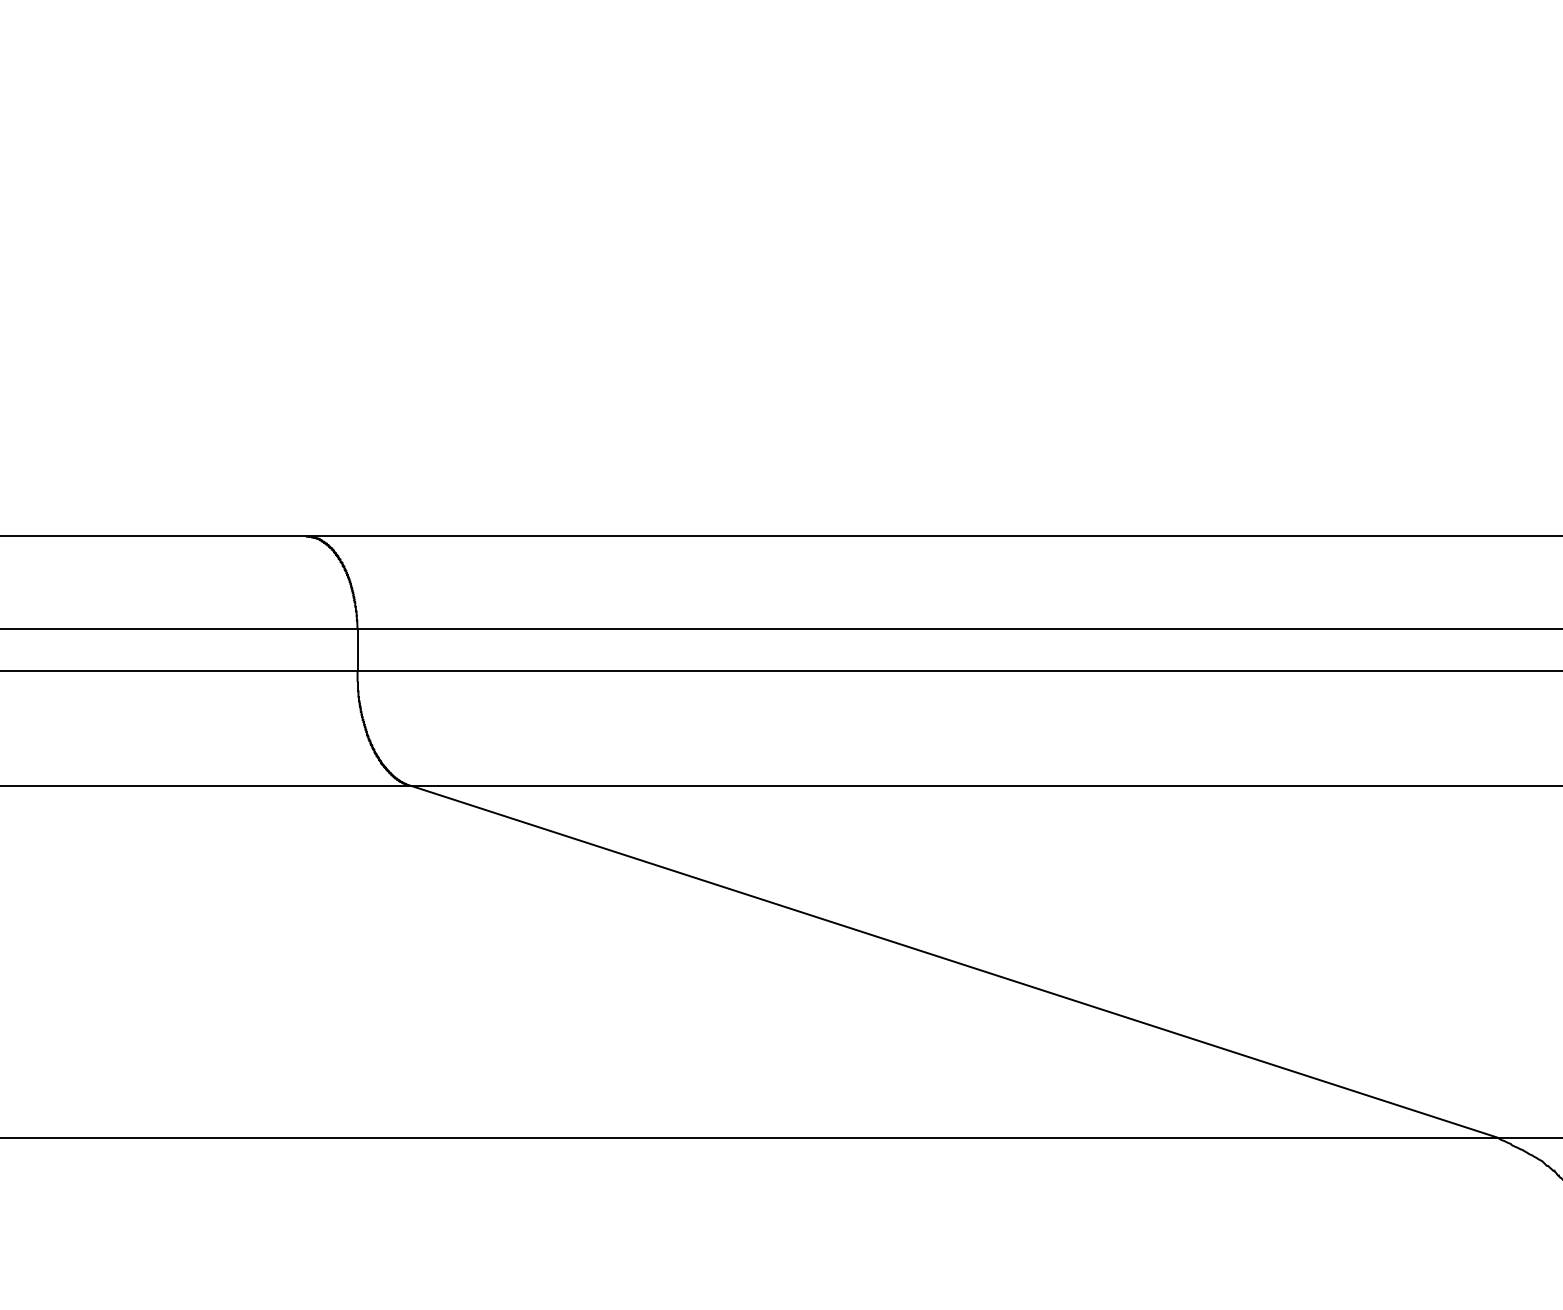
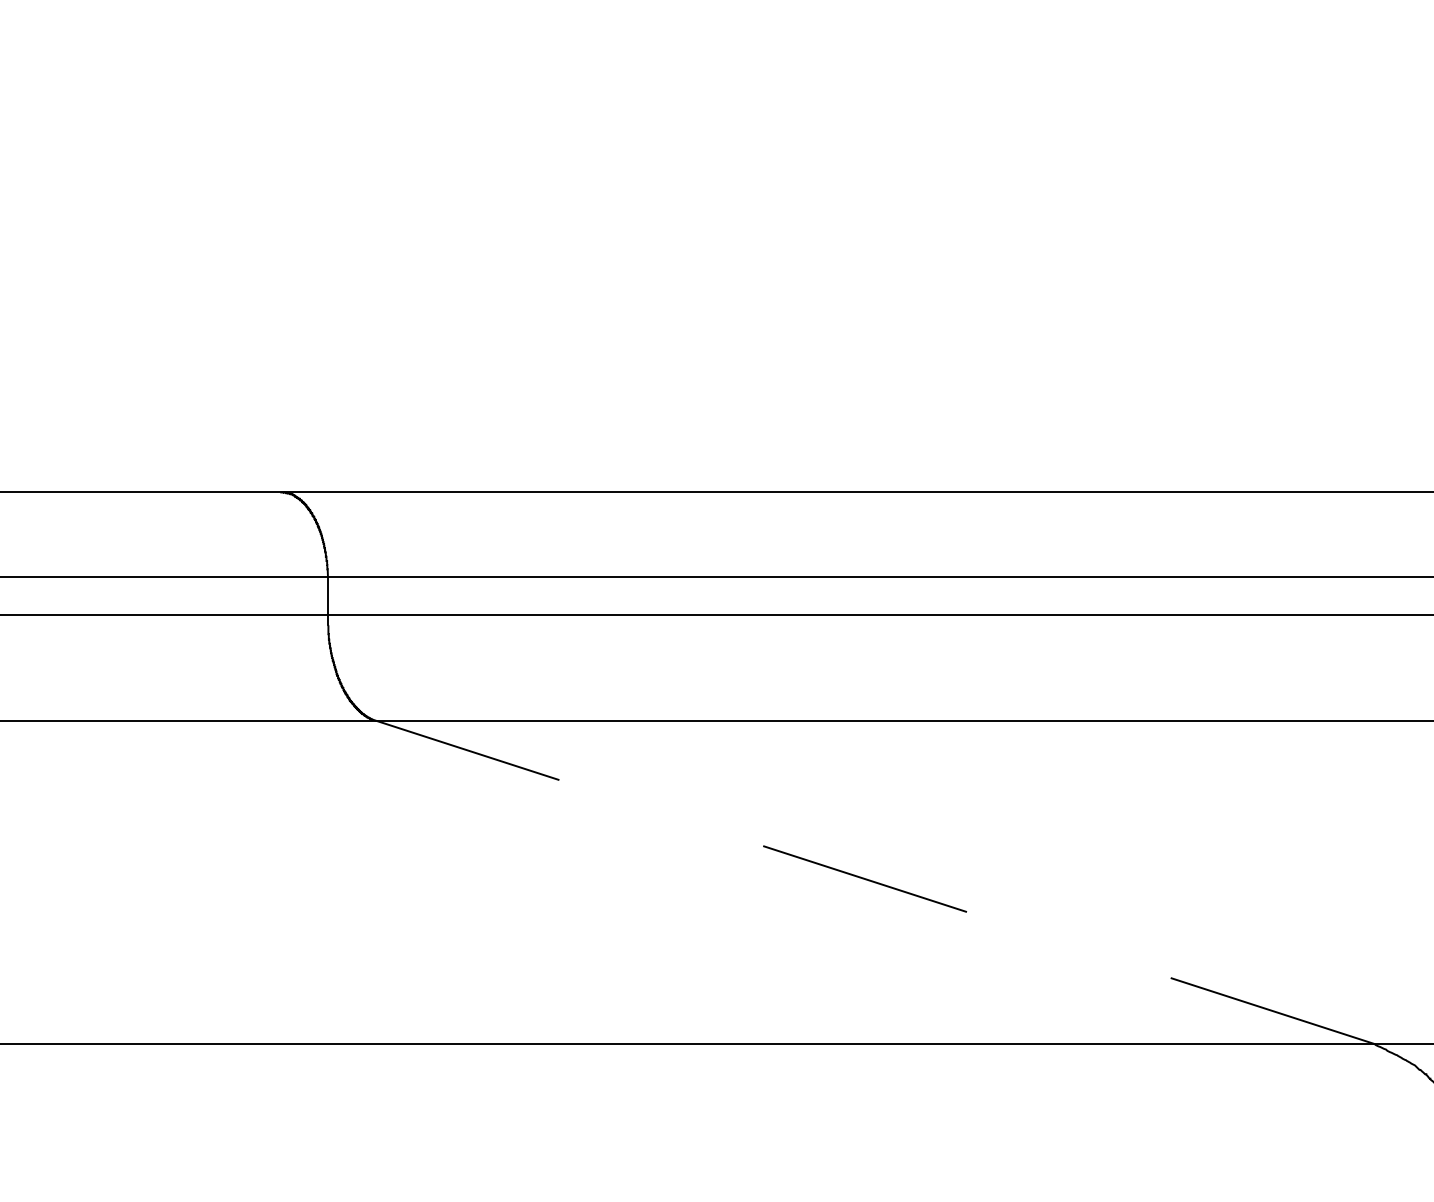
line: (954, 961) -> (875, 882), solid -> dashed

